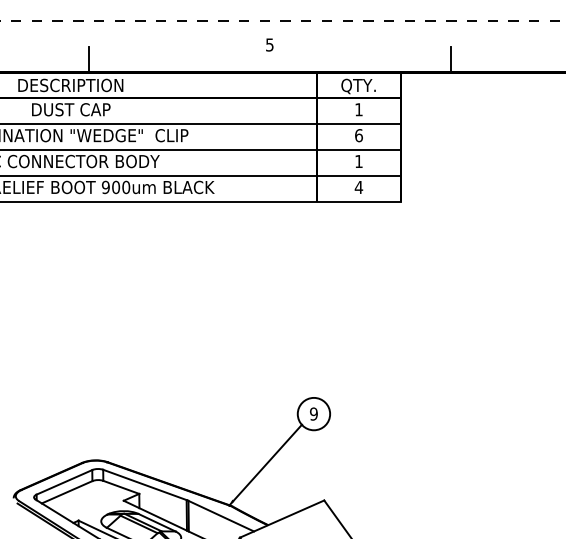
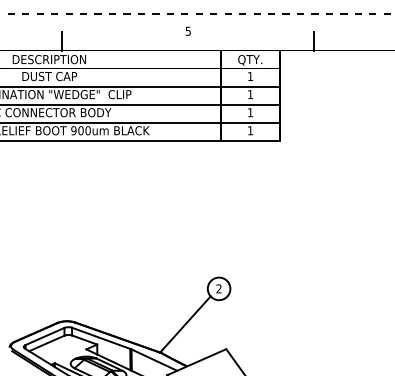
text: (358, 135) -> (250, 94), 6 -> 1
text: (358, 187) -> (250, 130), 4 -> 1
text: (313, 413) -> (218, 288), 9 -> 2

